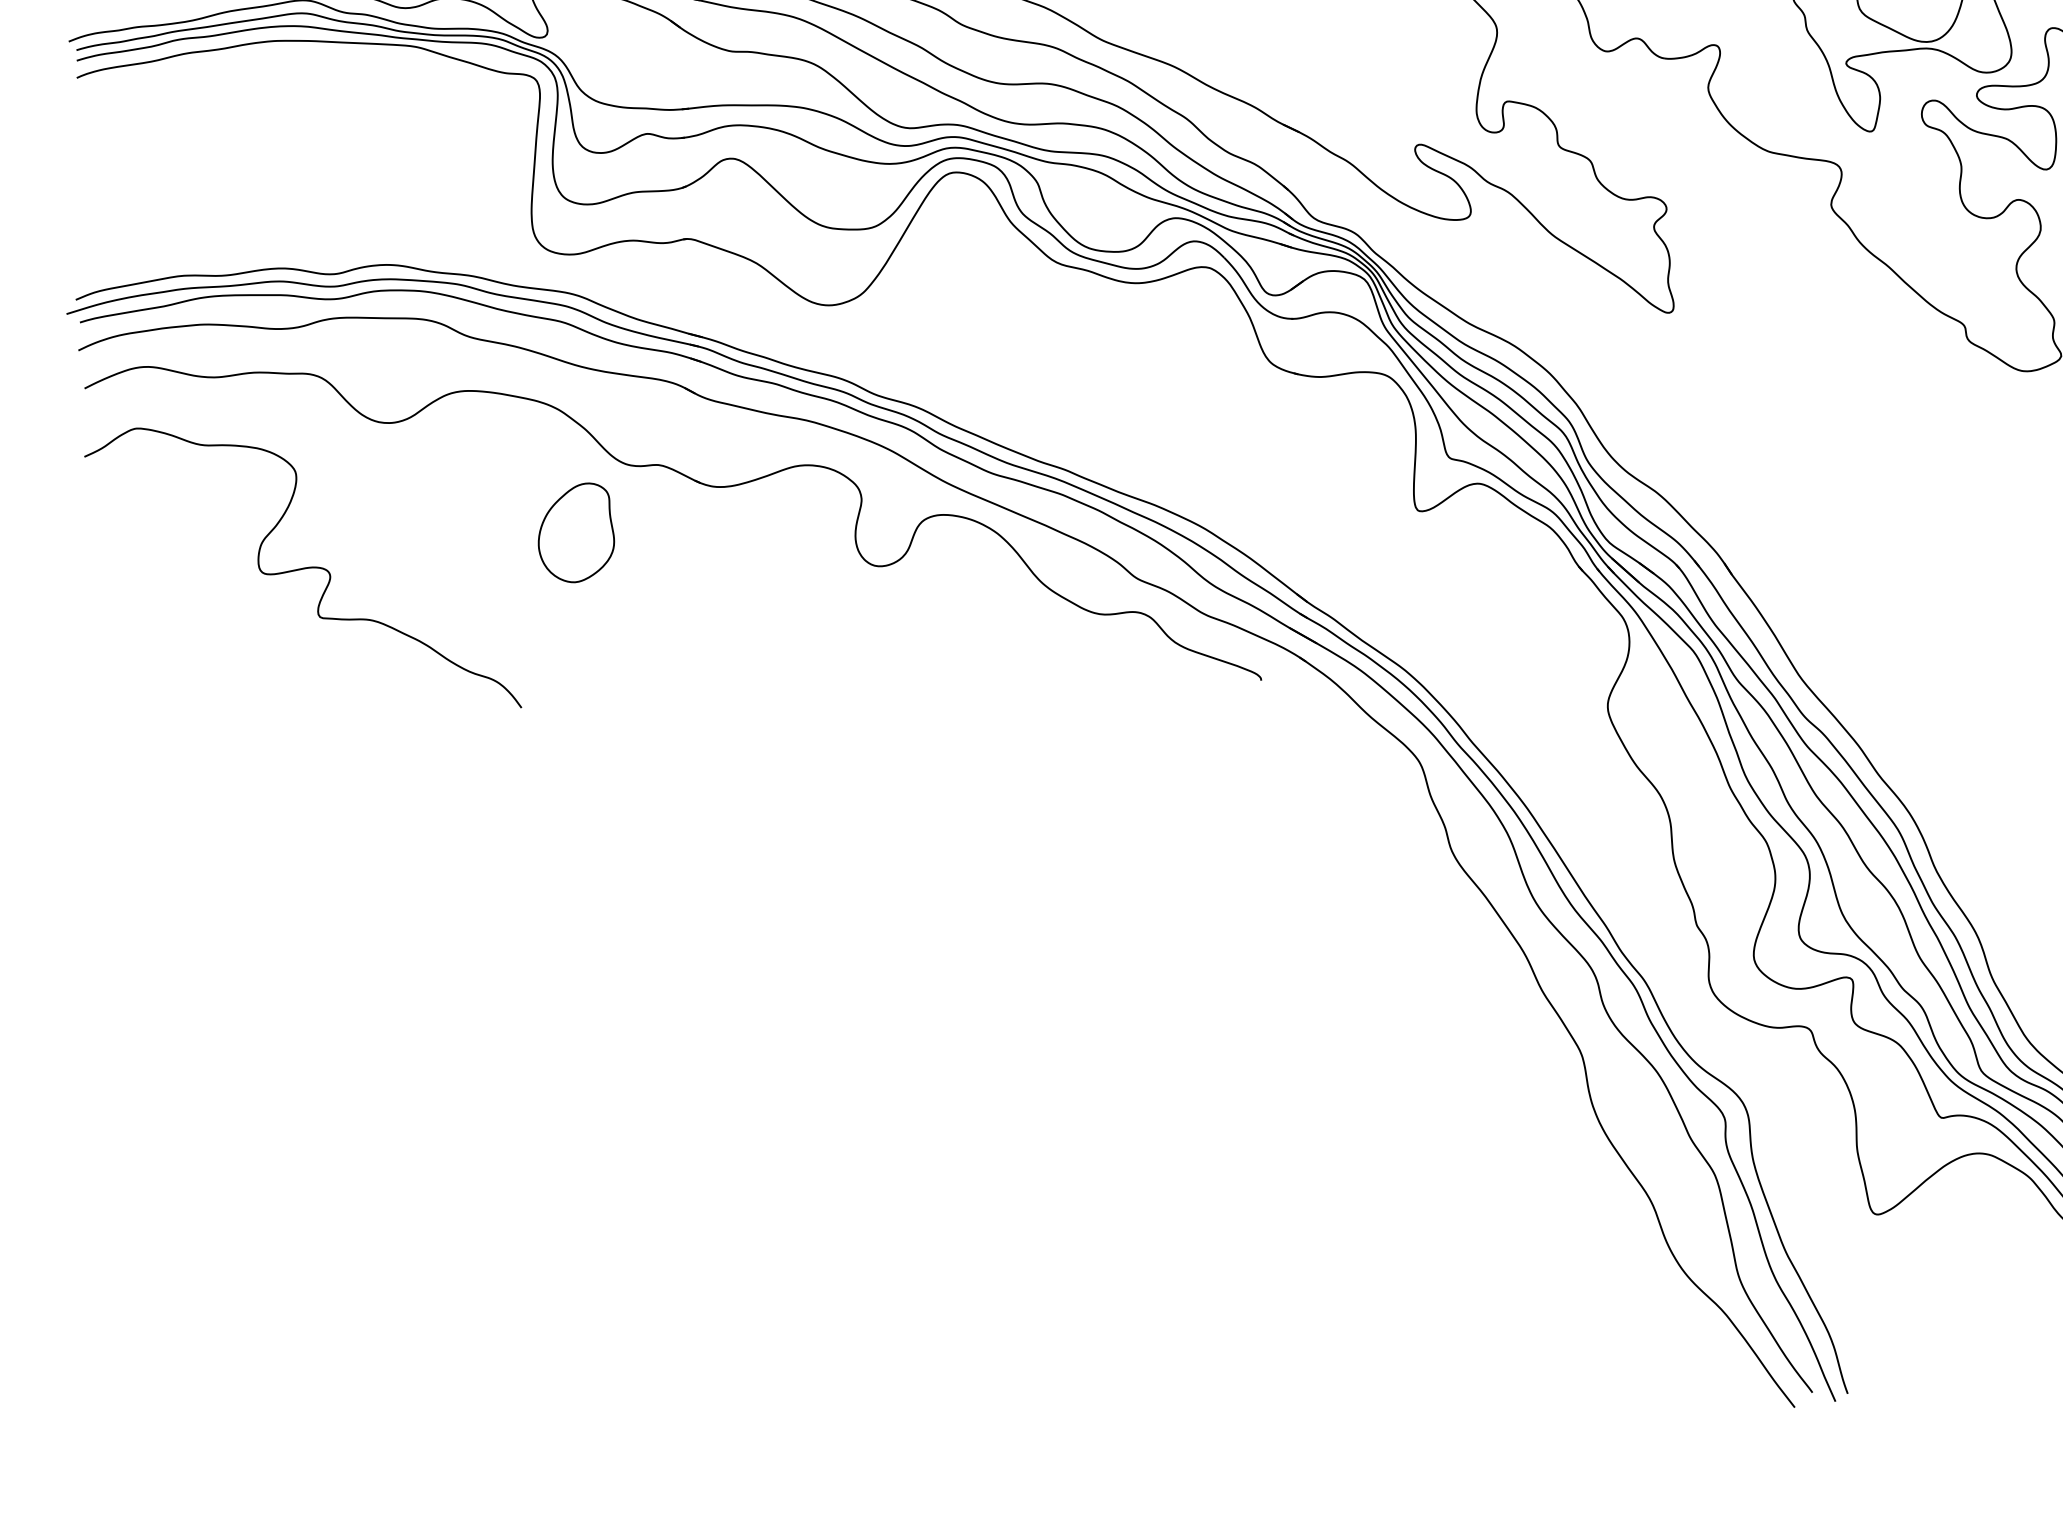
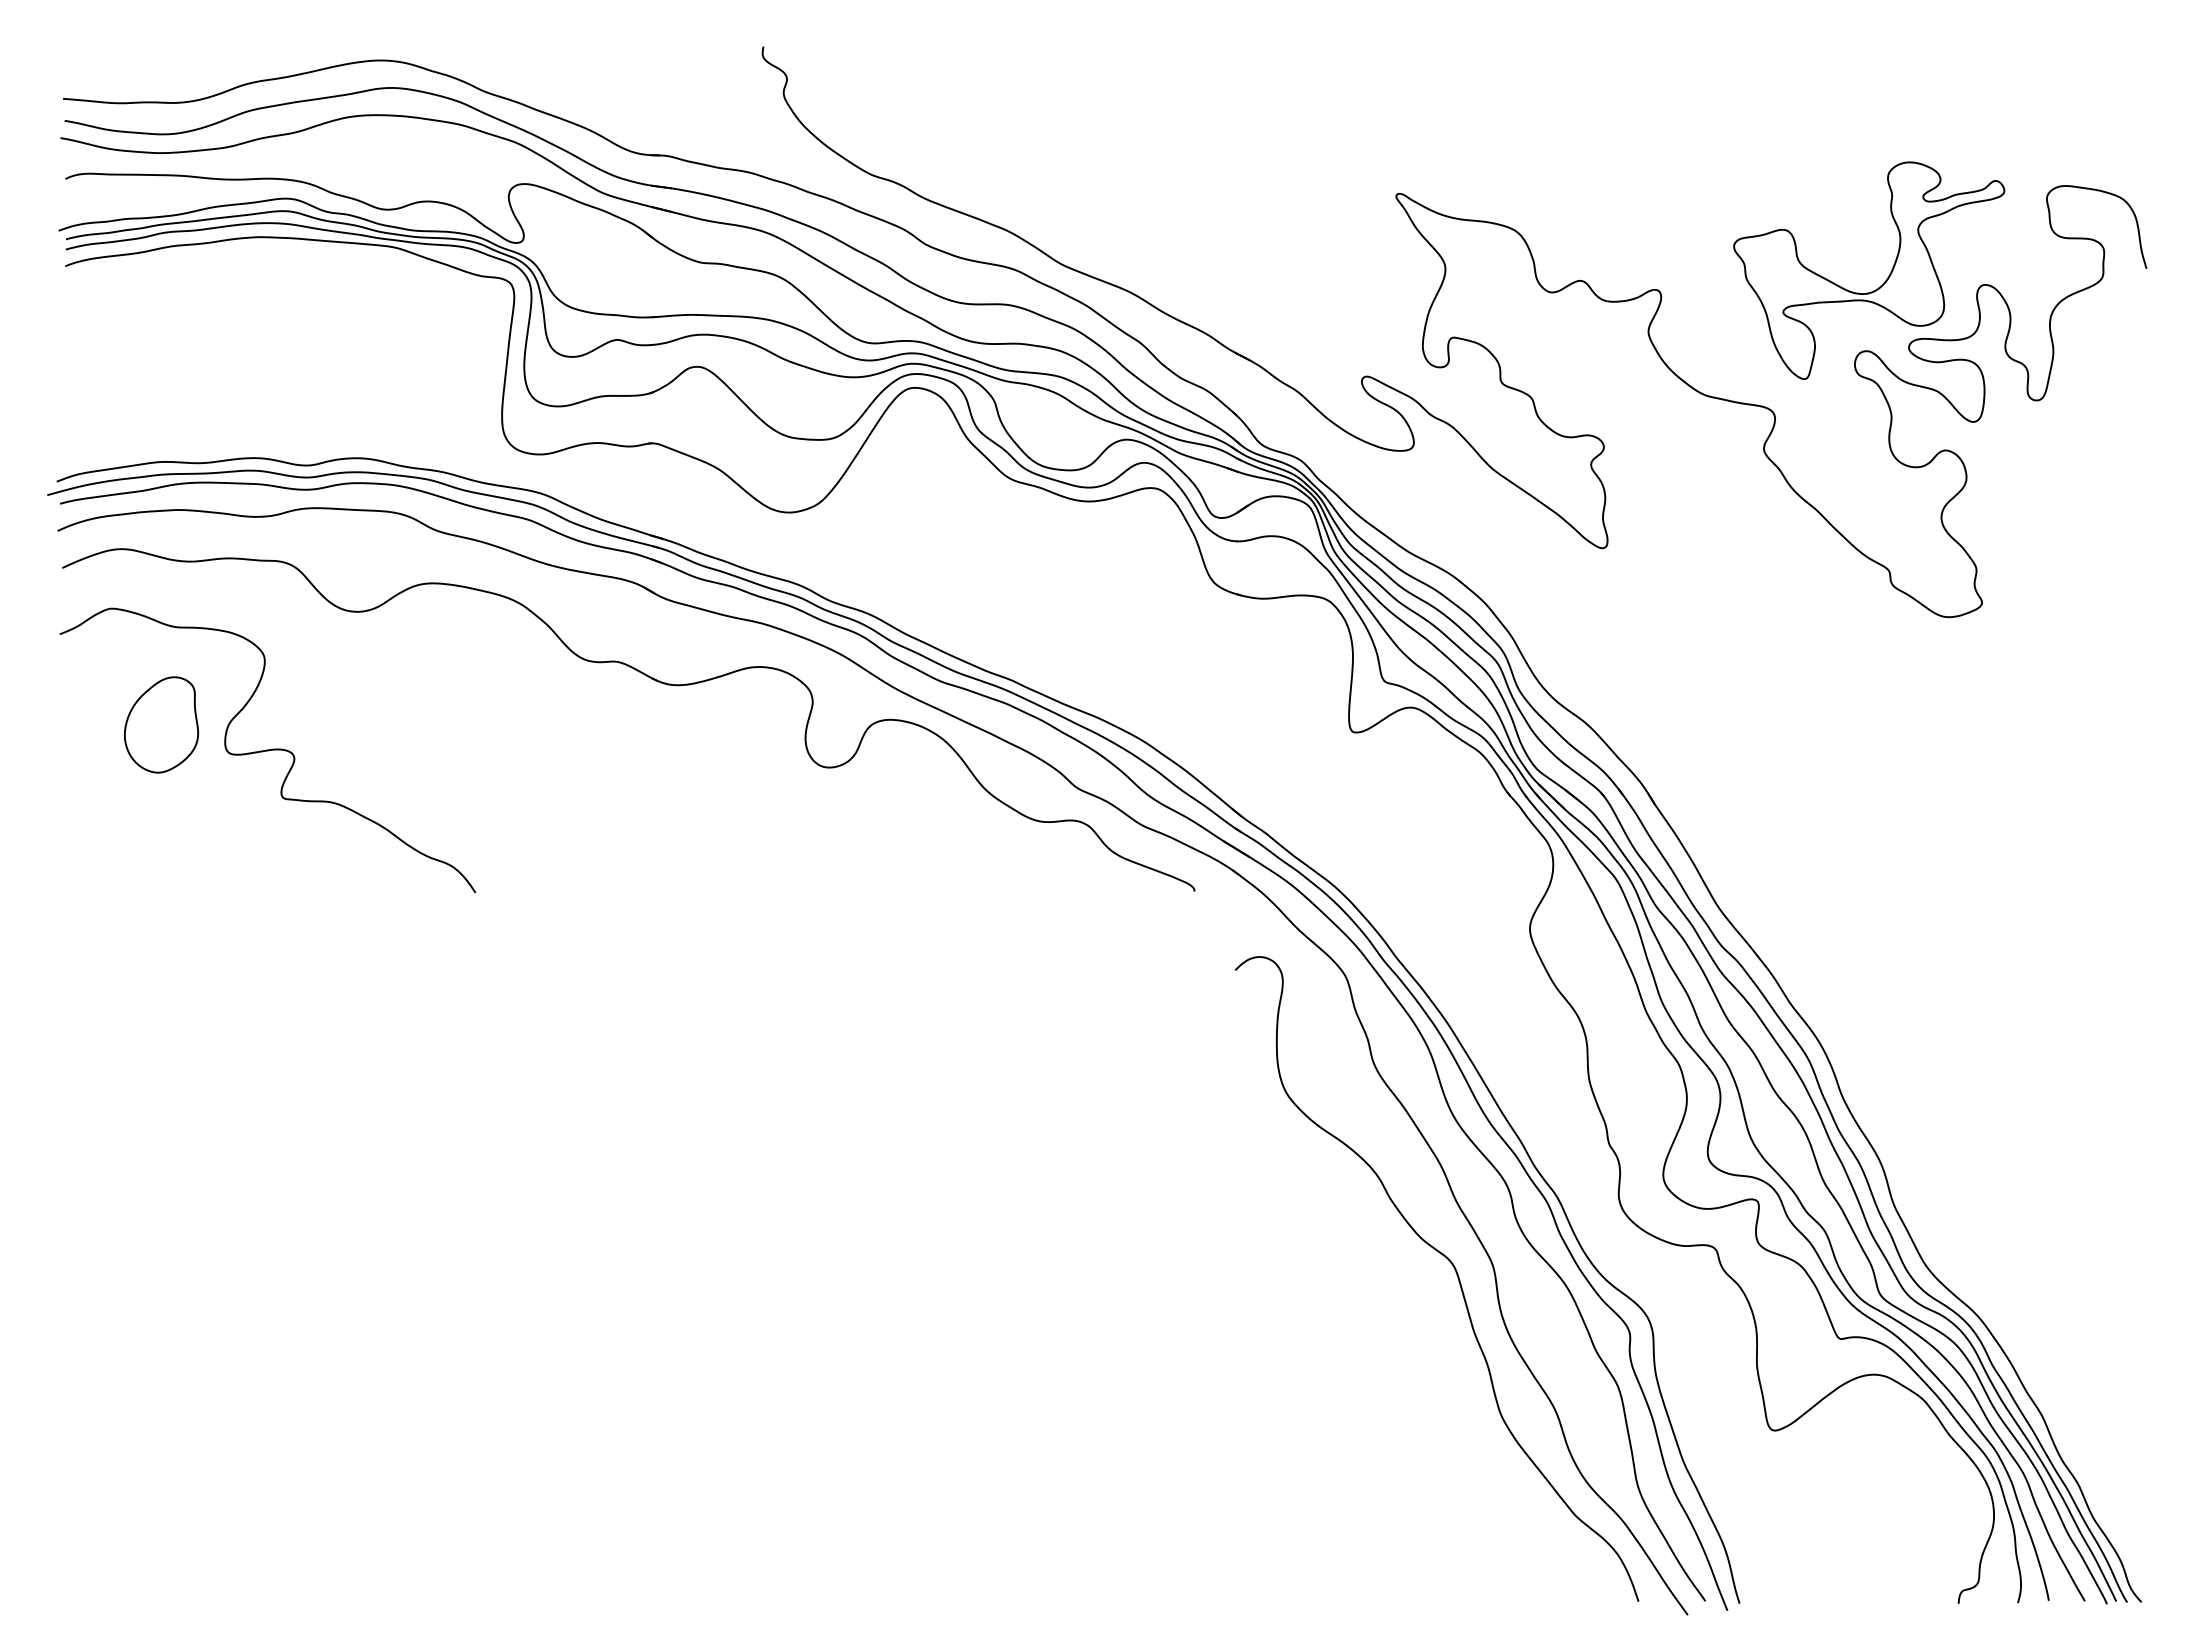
part: (576, 532) -> (161, 724), moved
curve: (1543, 1063) -> (1455, 1272), added

